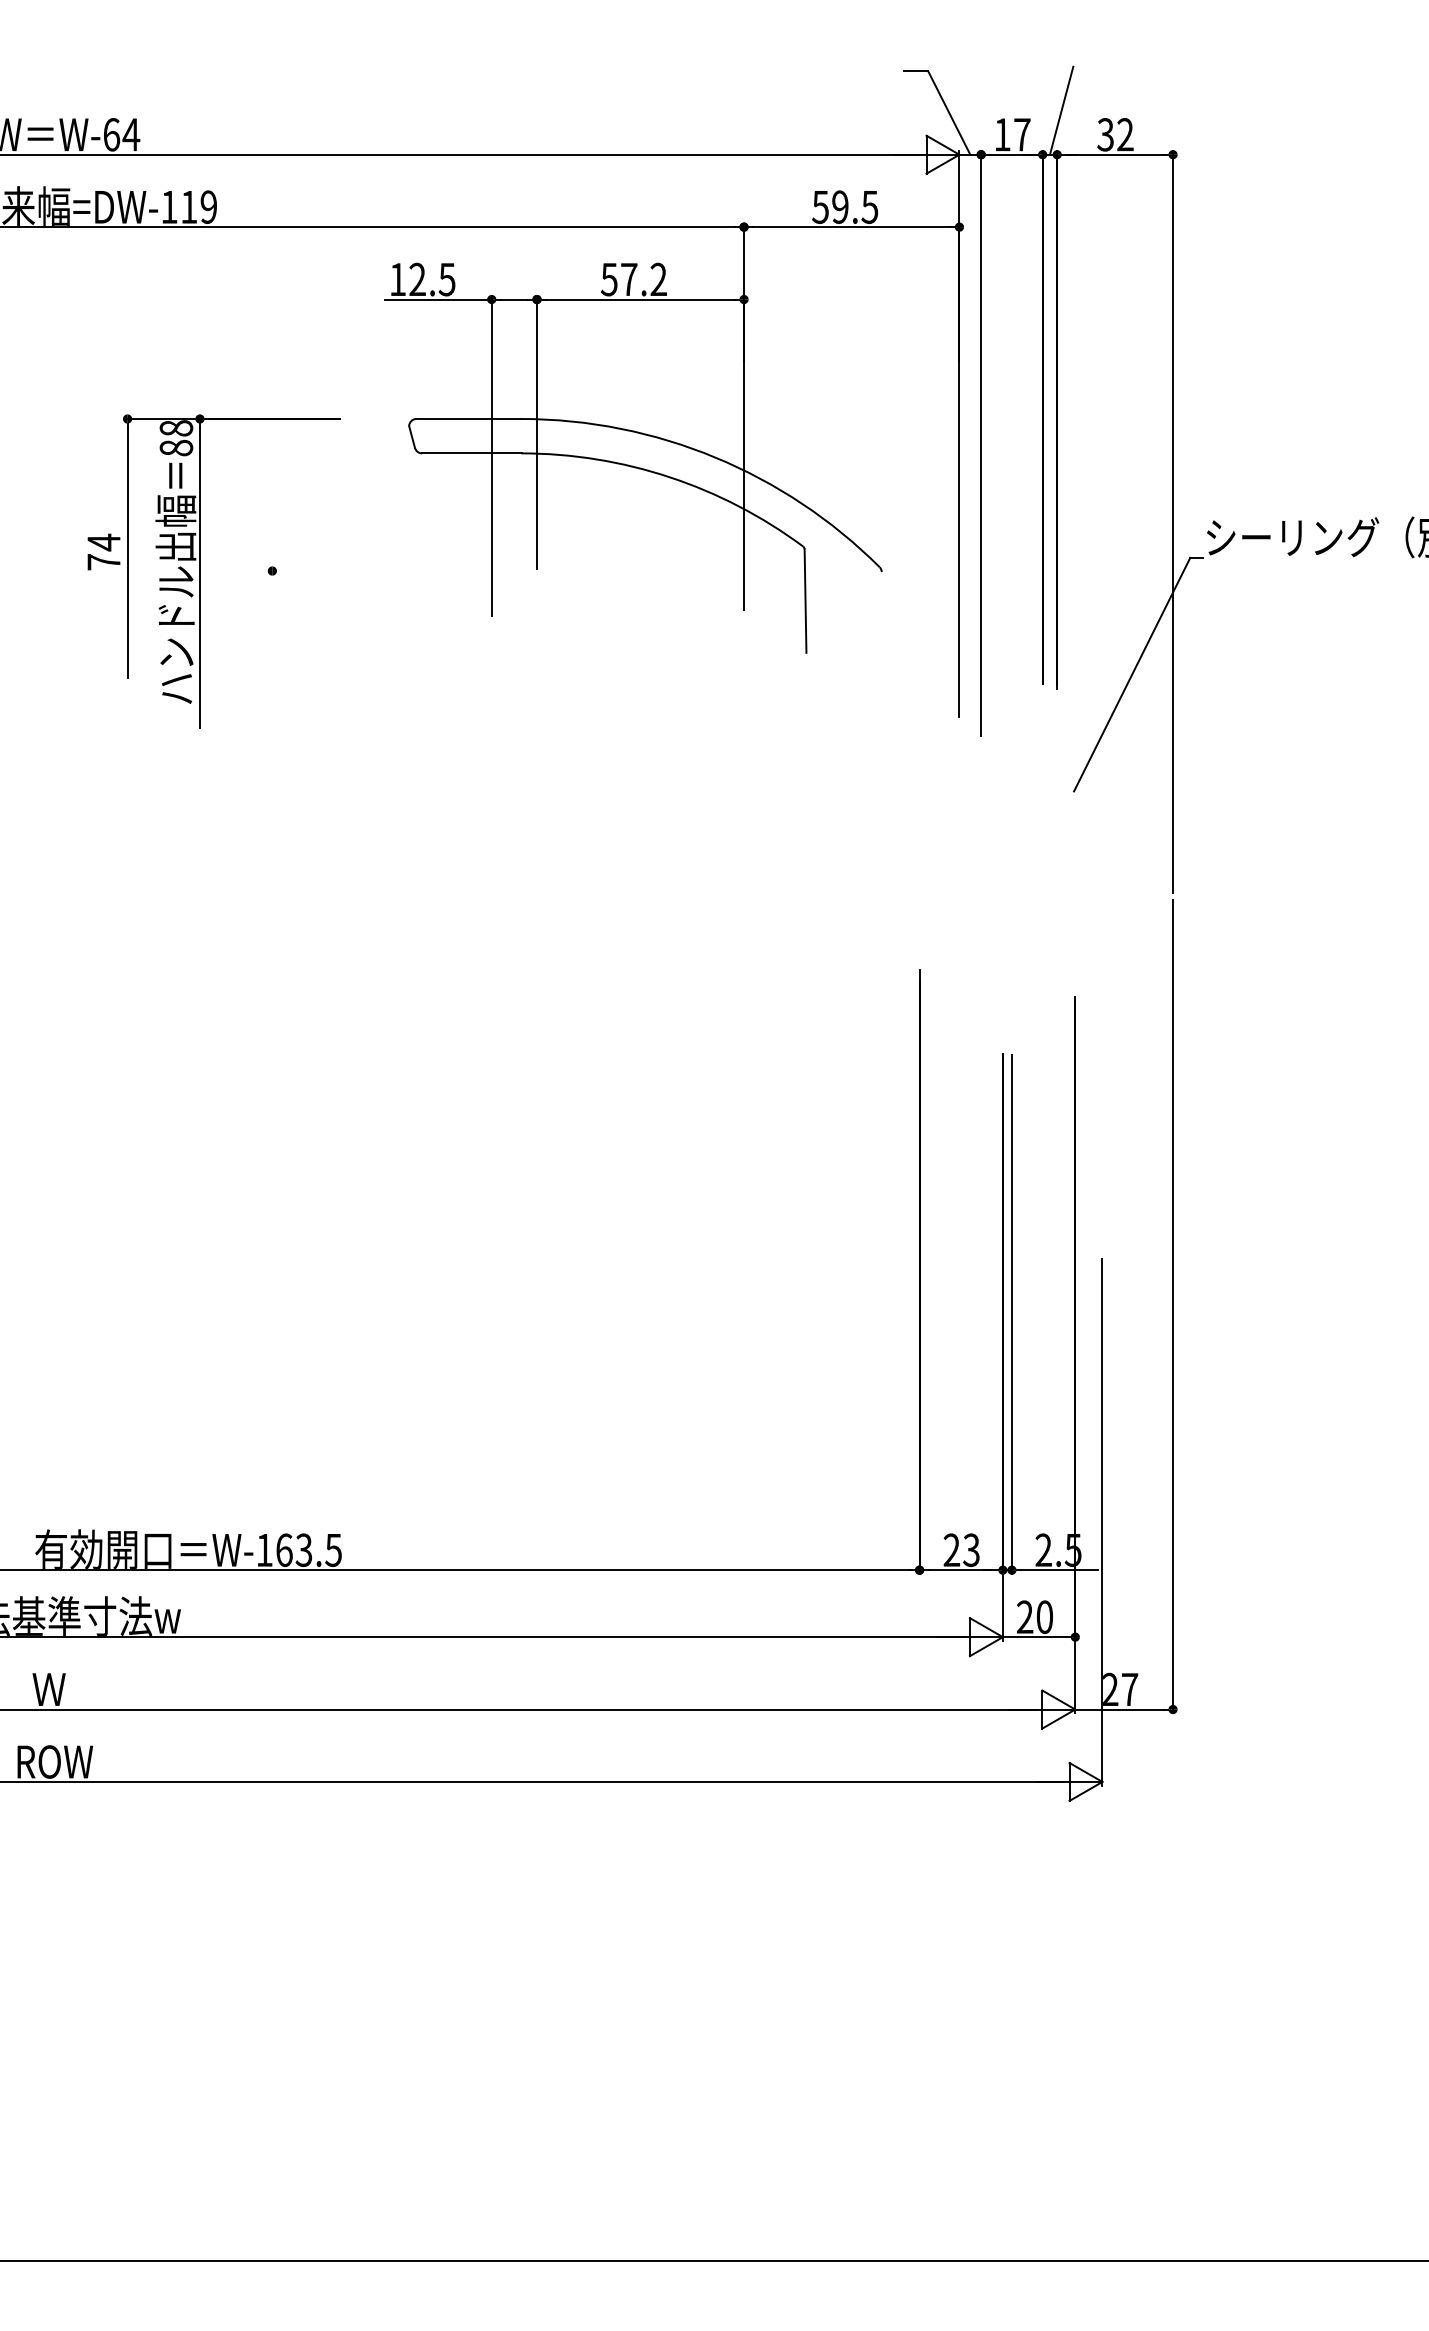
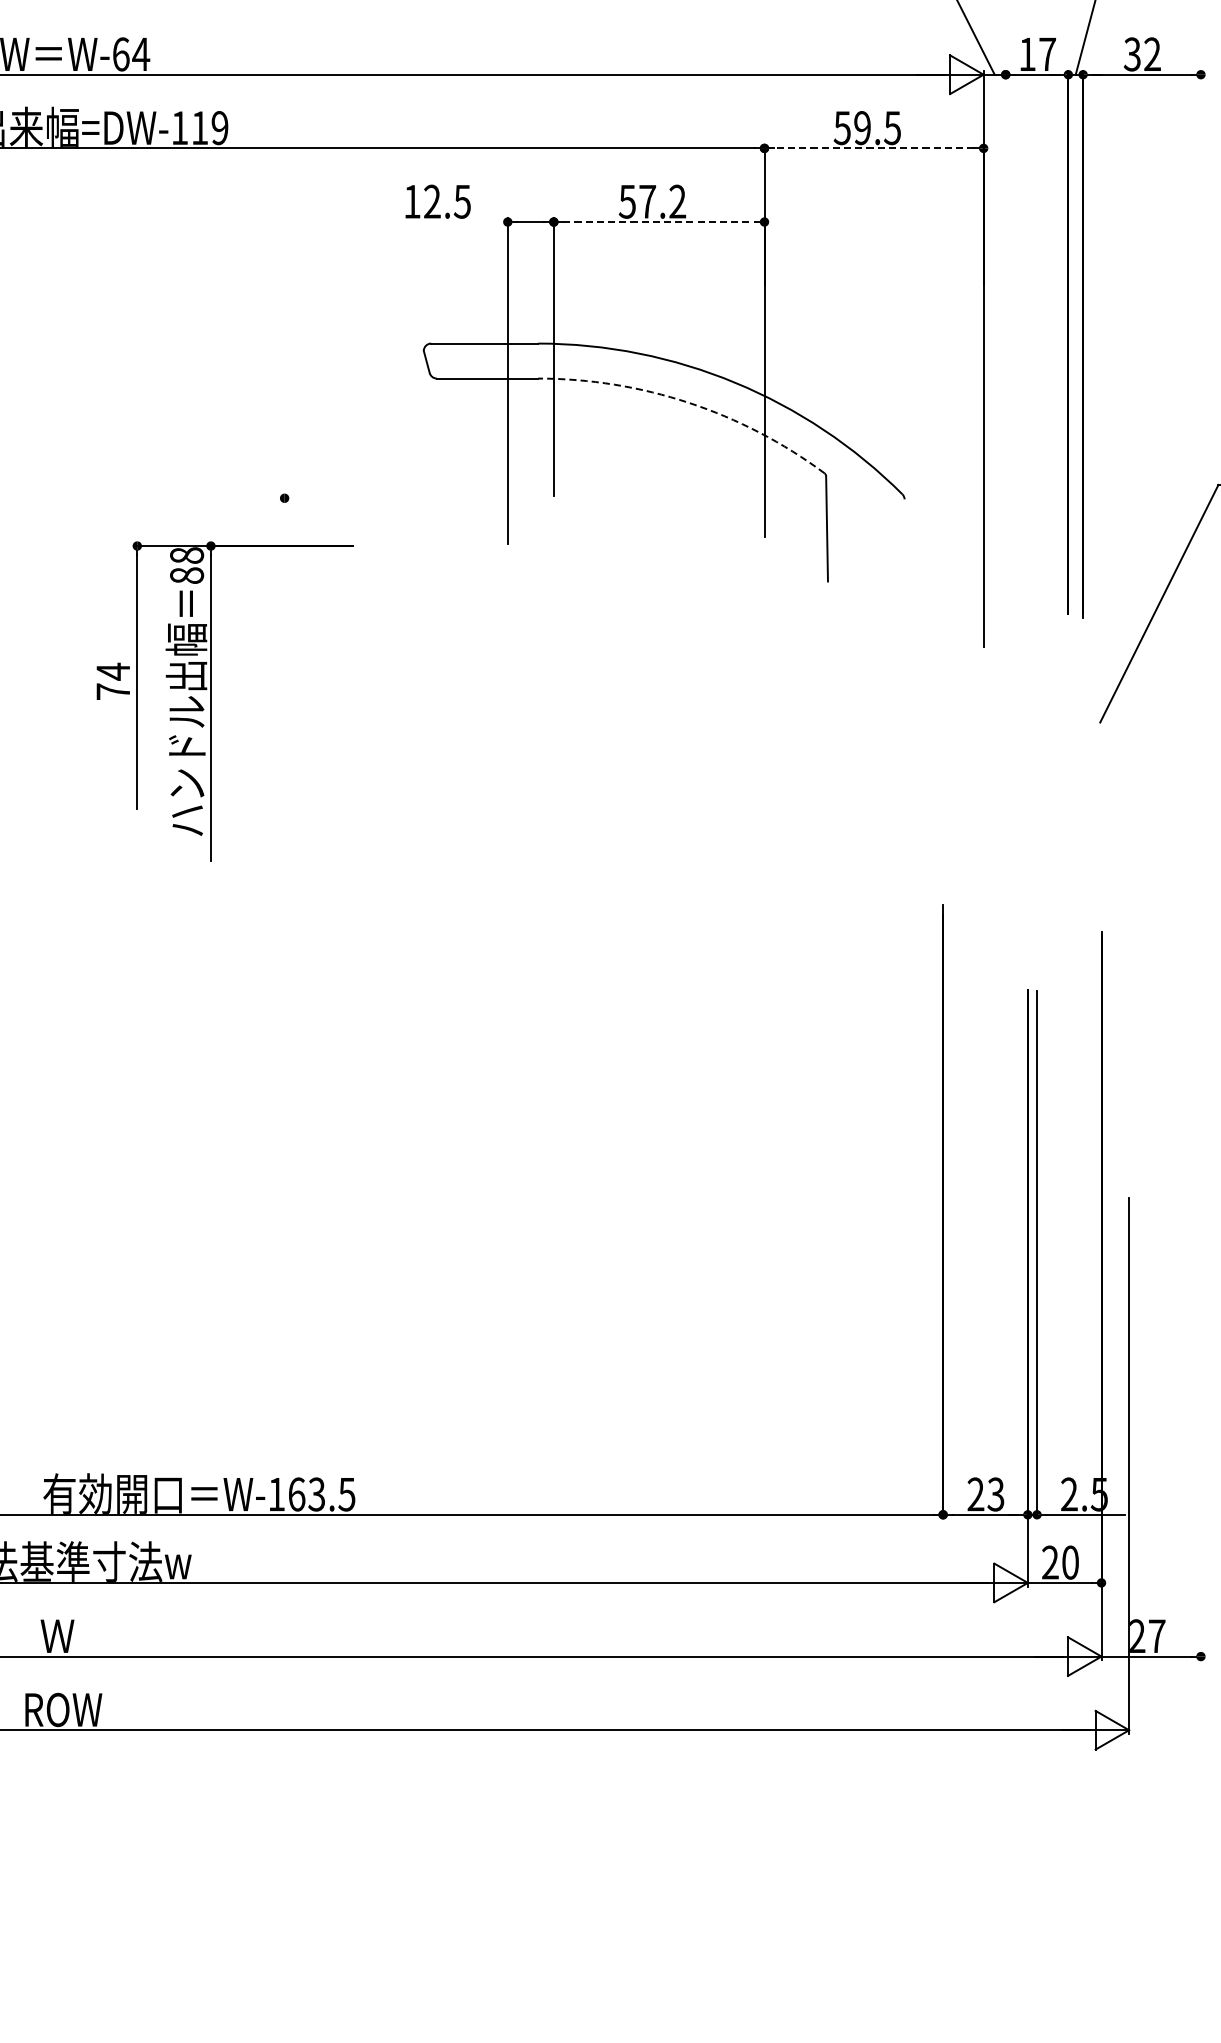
line: (851, 227) -> (873, 148), solid -> dashed
line: (437, 299) -> (452, 222), removed
line: (641, 299) -> (660, 222), solid -> dashed
line: (981, 443) -> (1006, 368), removed
arc: (669, 477) -> (688, 403), solid -> dashed
line: (1173, 522) -> (1201, 448), removed
part: (200, 571) -> (211, 701), moved
line: (1173, 1306) -> (1201, 1246), removed

